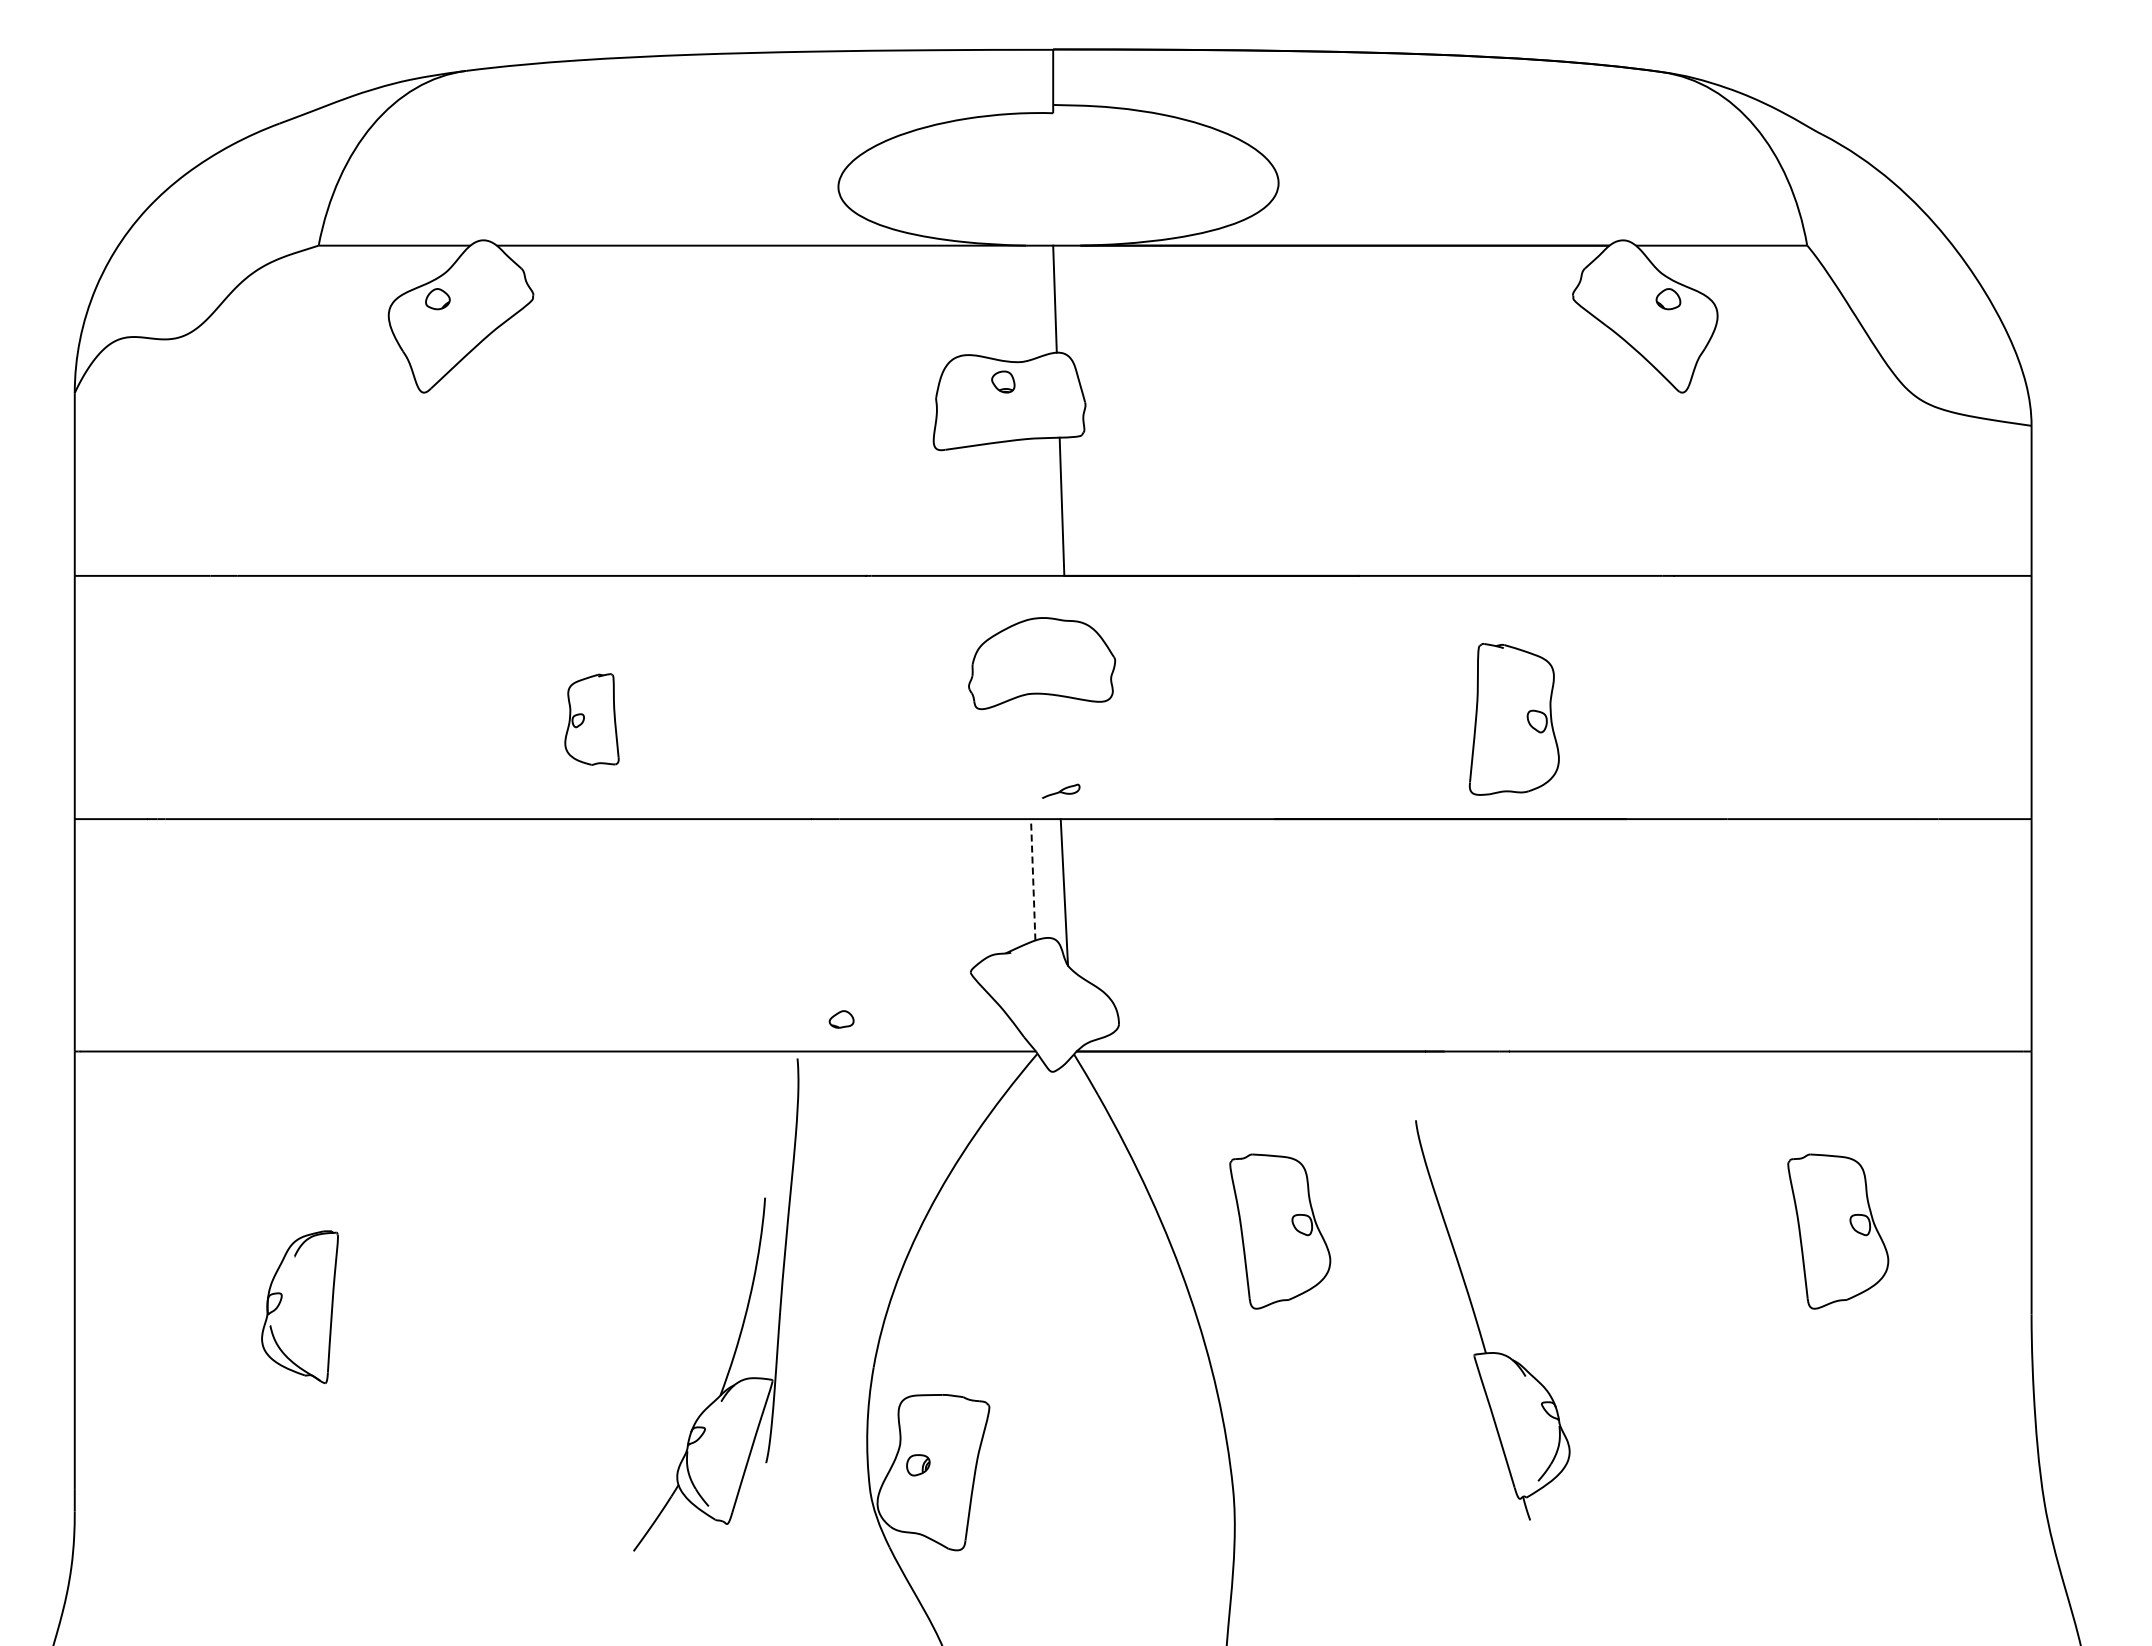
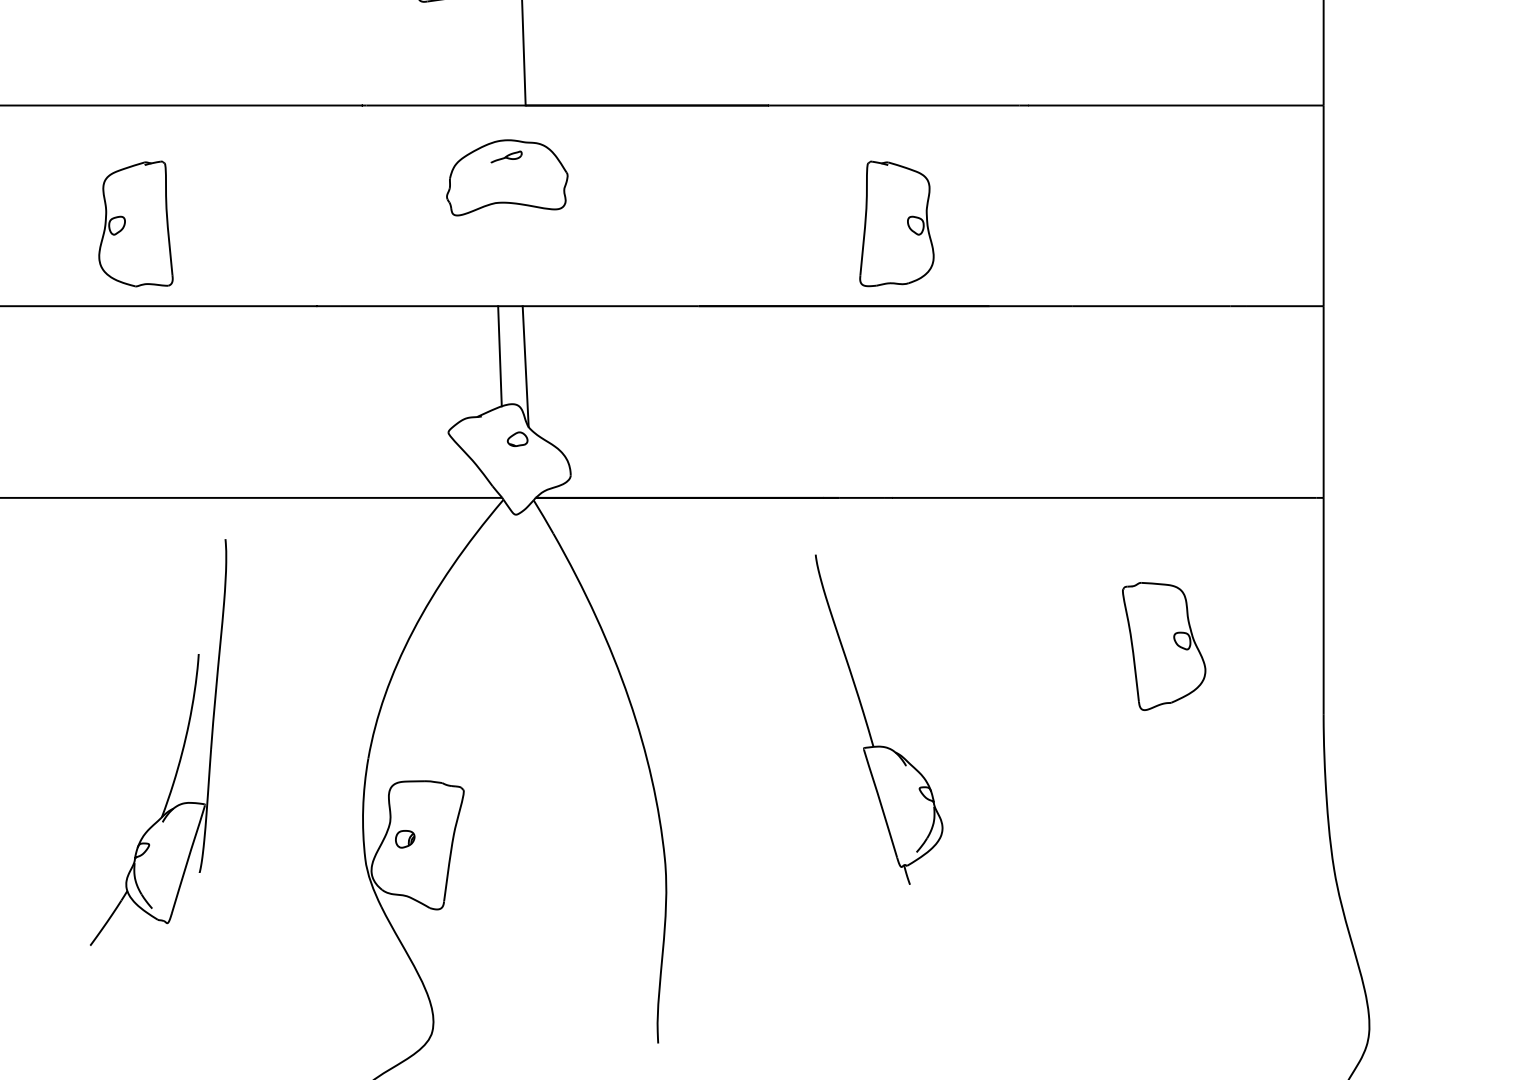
part: (591, 719) -> (135, 224), size x1.67
part: (1060, 790) -> (505, 156), moved
line: (1033, 879) -> (500, 356), dashed -> solid
part: (841, 1019) -> (517, 439), moved
part: (1280, 1231) -> (703, 646), removed
part: (745, 1310) -> (182, 747), moved

